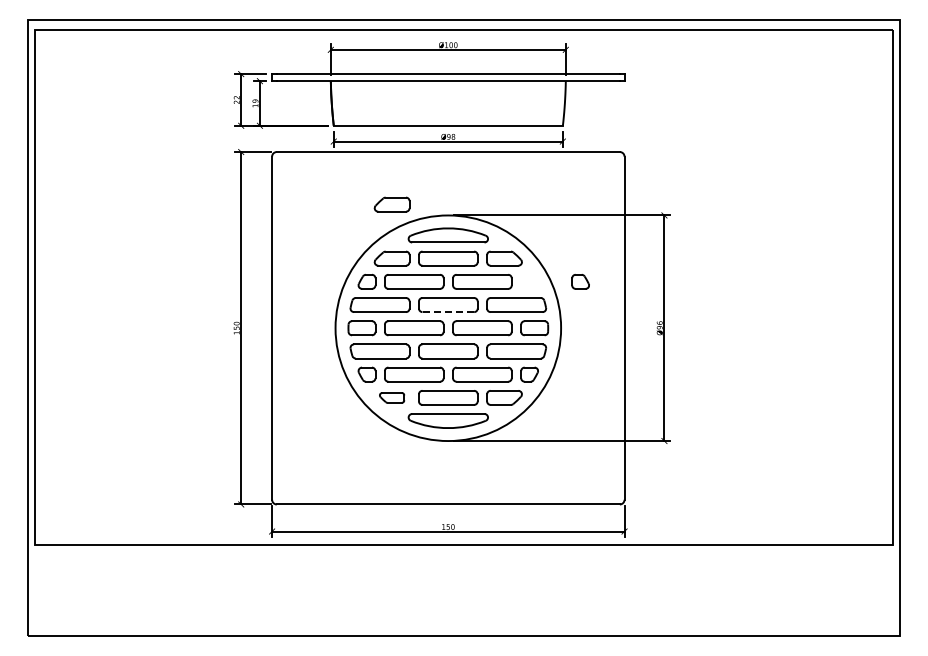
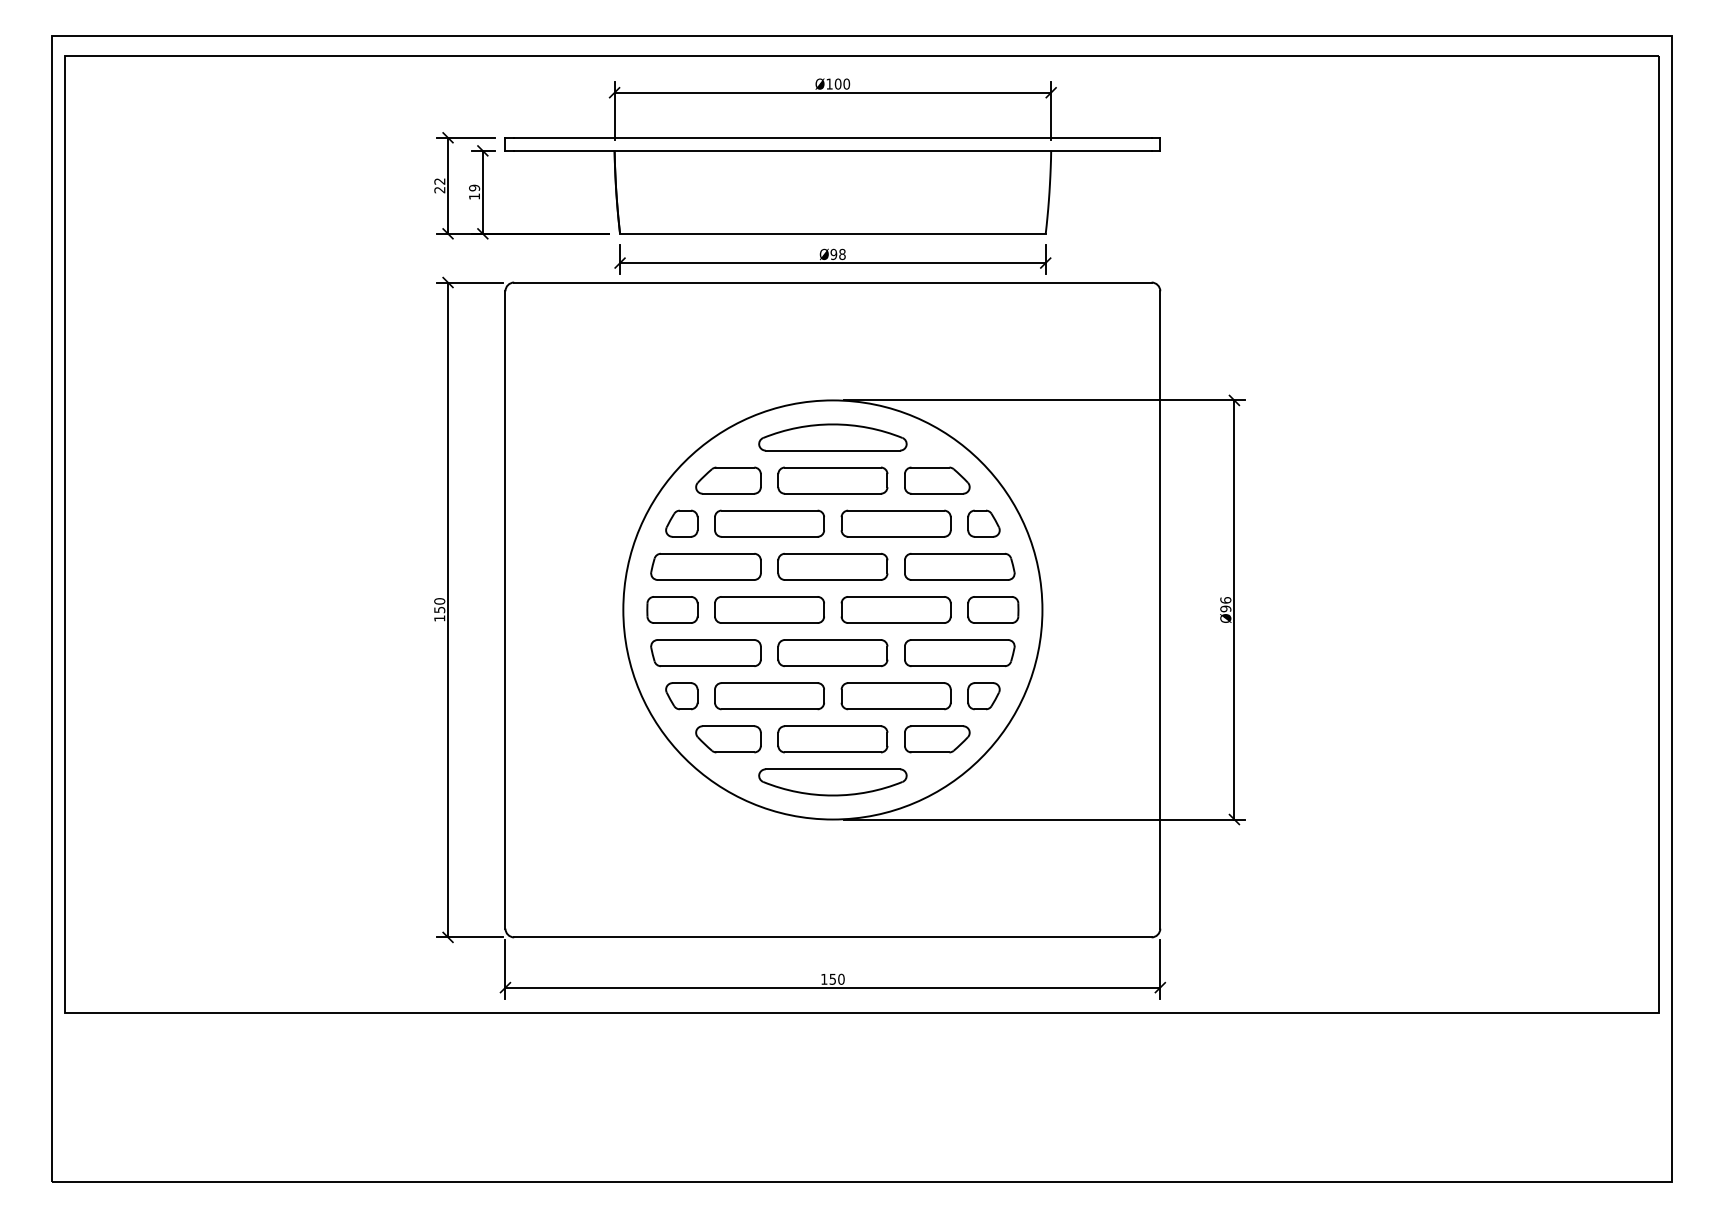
part: (391, 204) -> (727, 380), removed
part: (580, 281) -> (983, 523), moved
line: (448, 312) -> (833, 580), dashed -> solid
part: (391, 397) -> (727, 738), size x1.43

